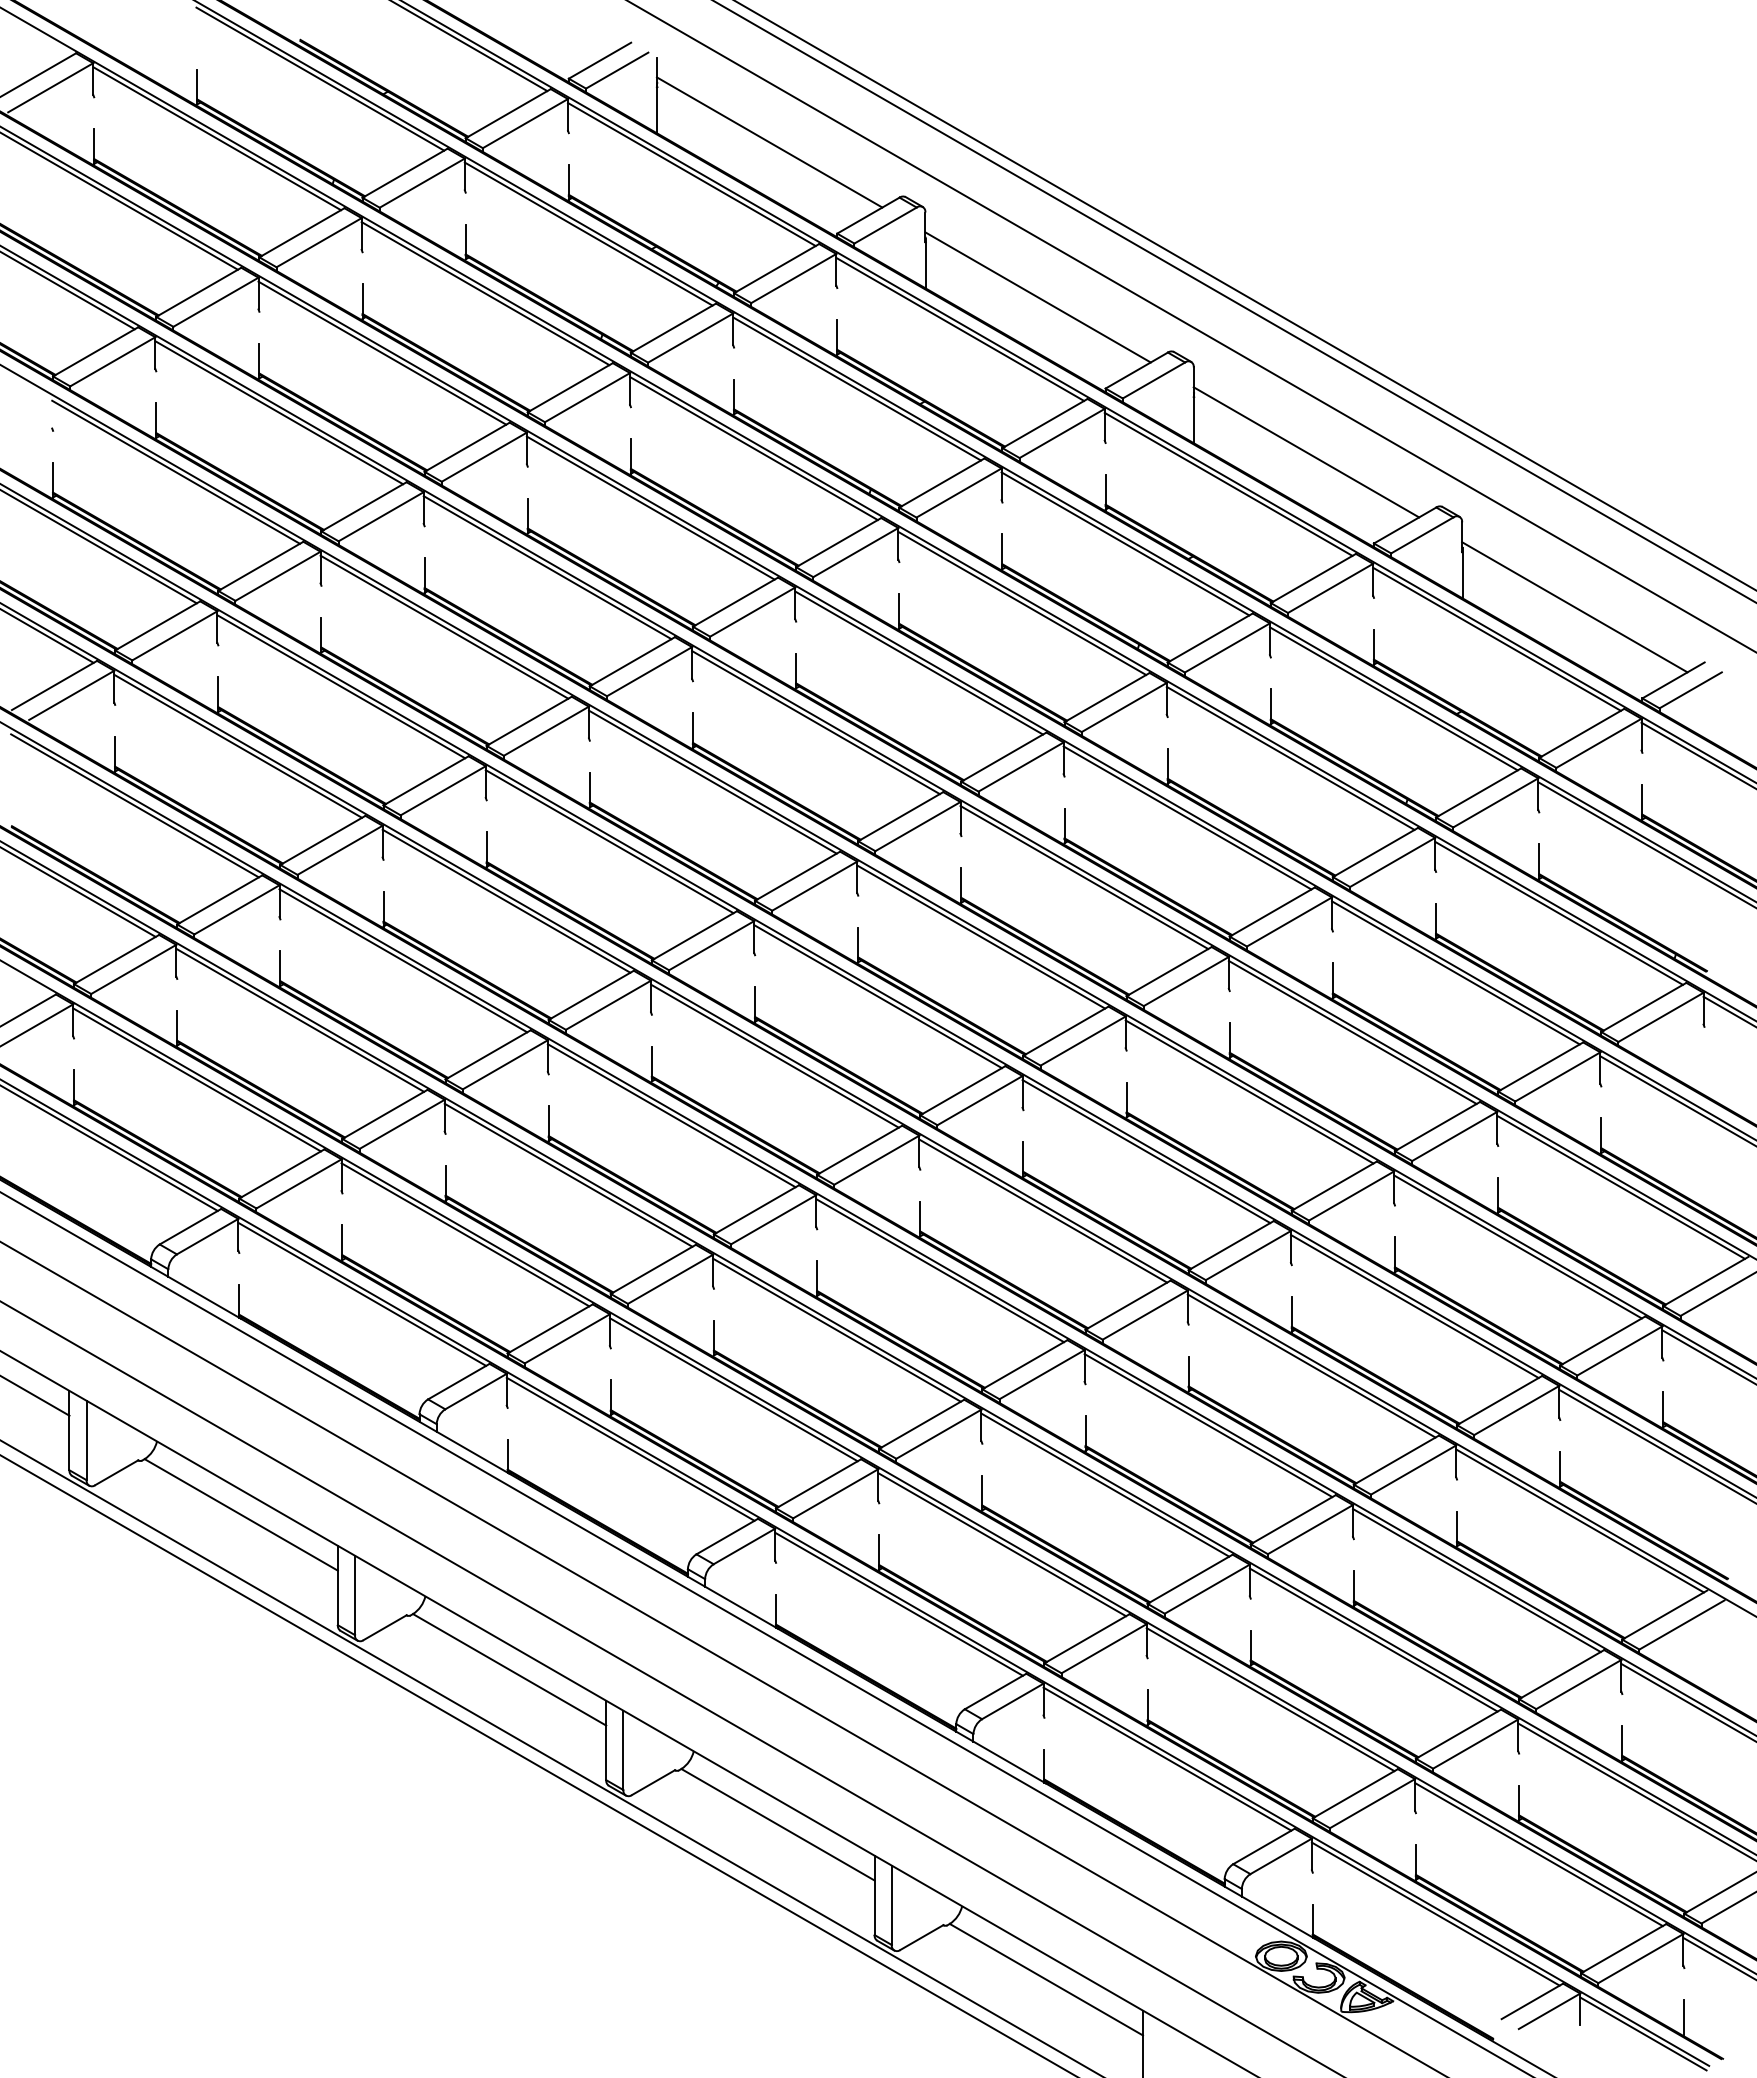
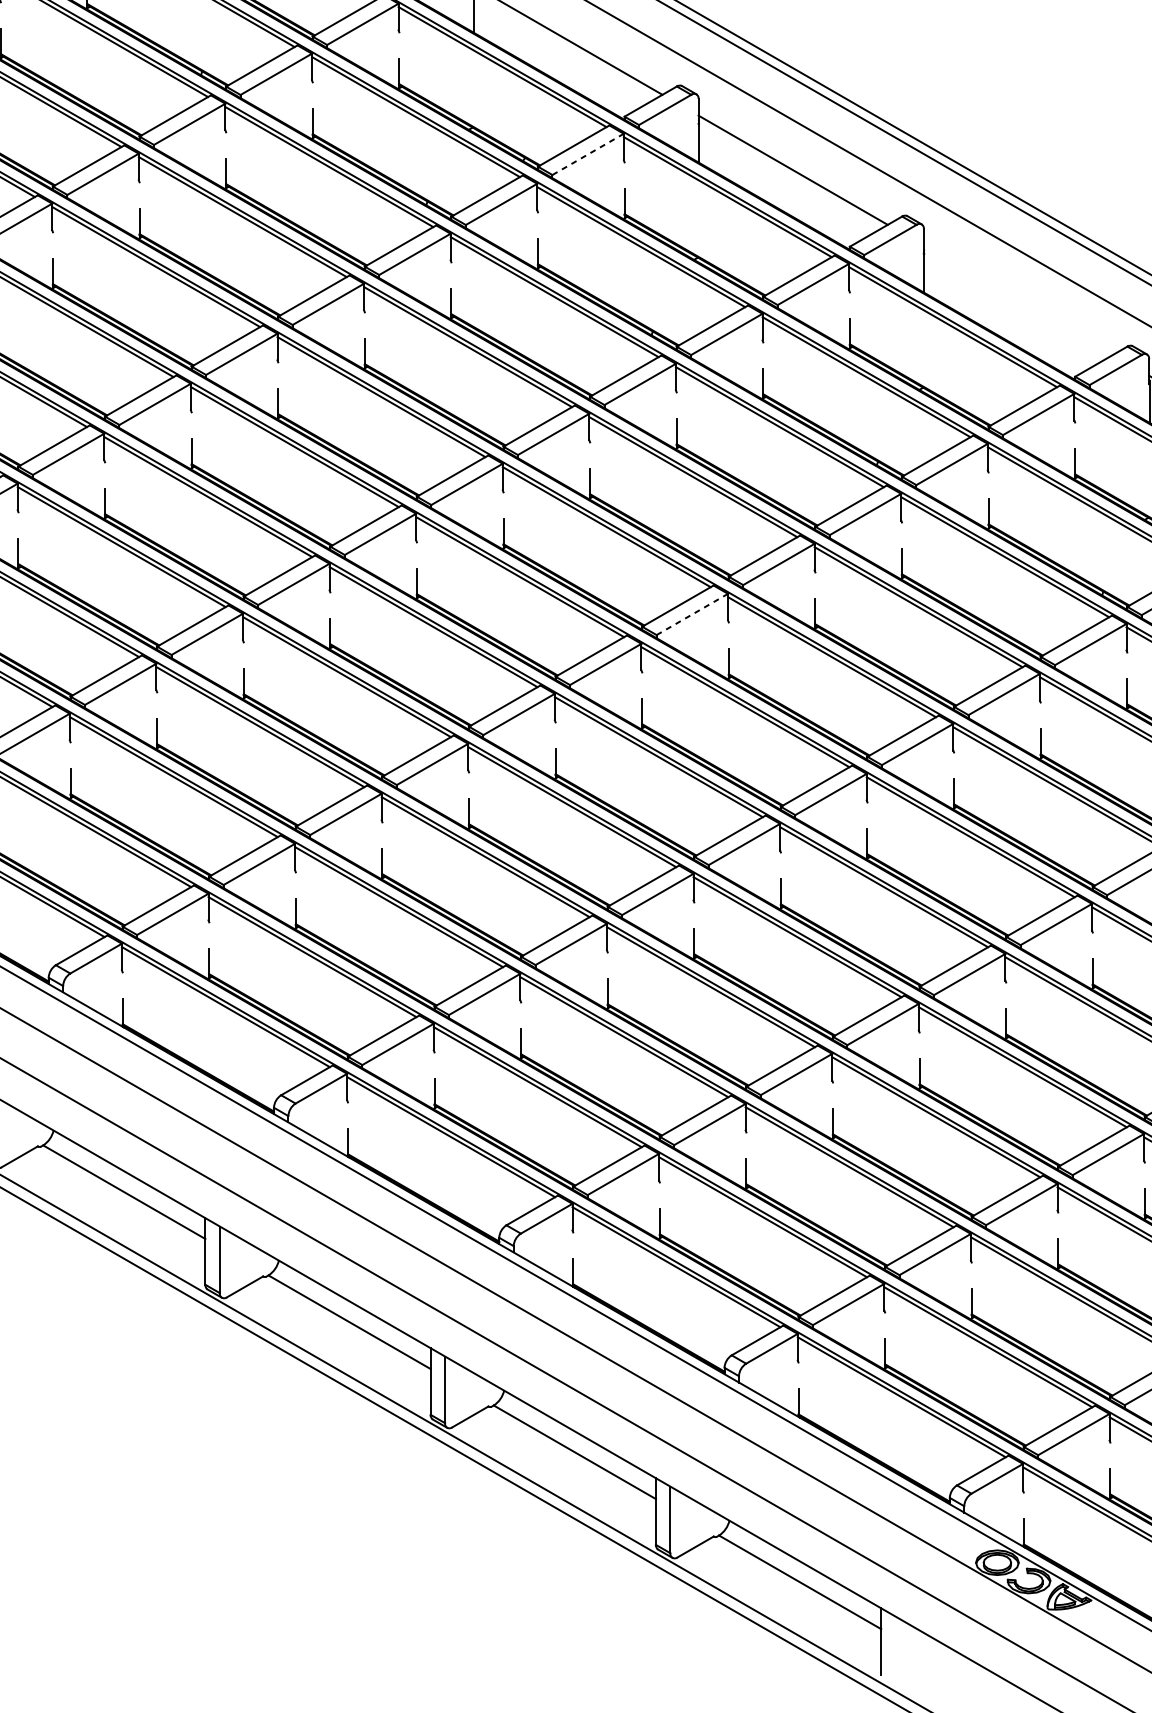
line: (794, 278) -> (588, 154), solid -> dashed
line: (1306, 452) -> (1018, 300), removed
line: (918, 826) -> (692, 614), solid -> dashed

